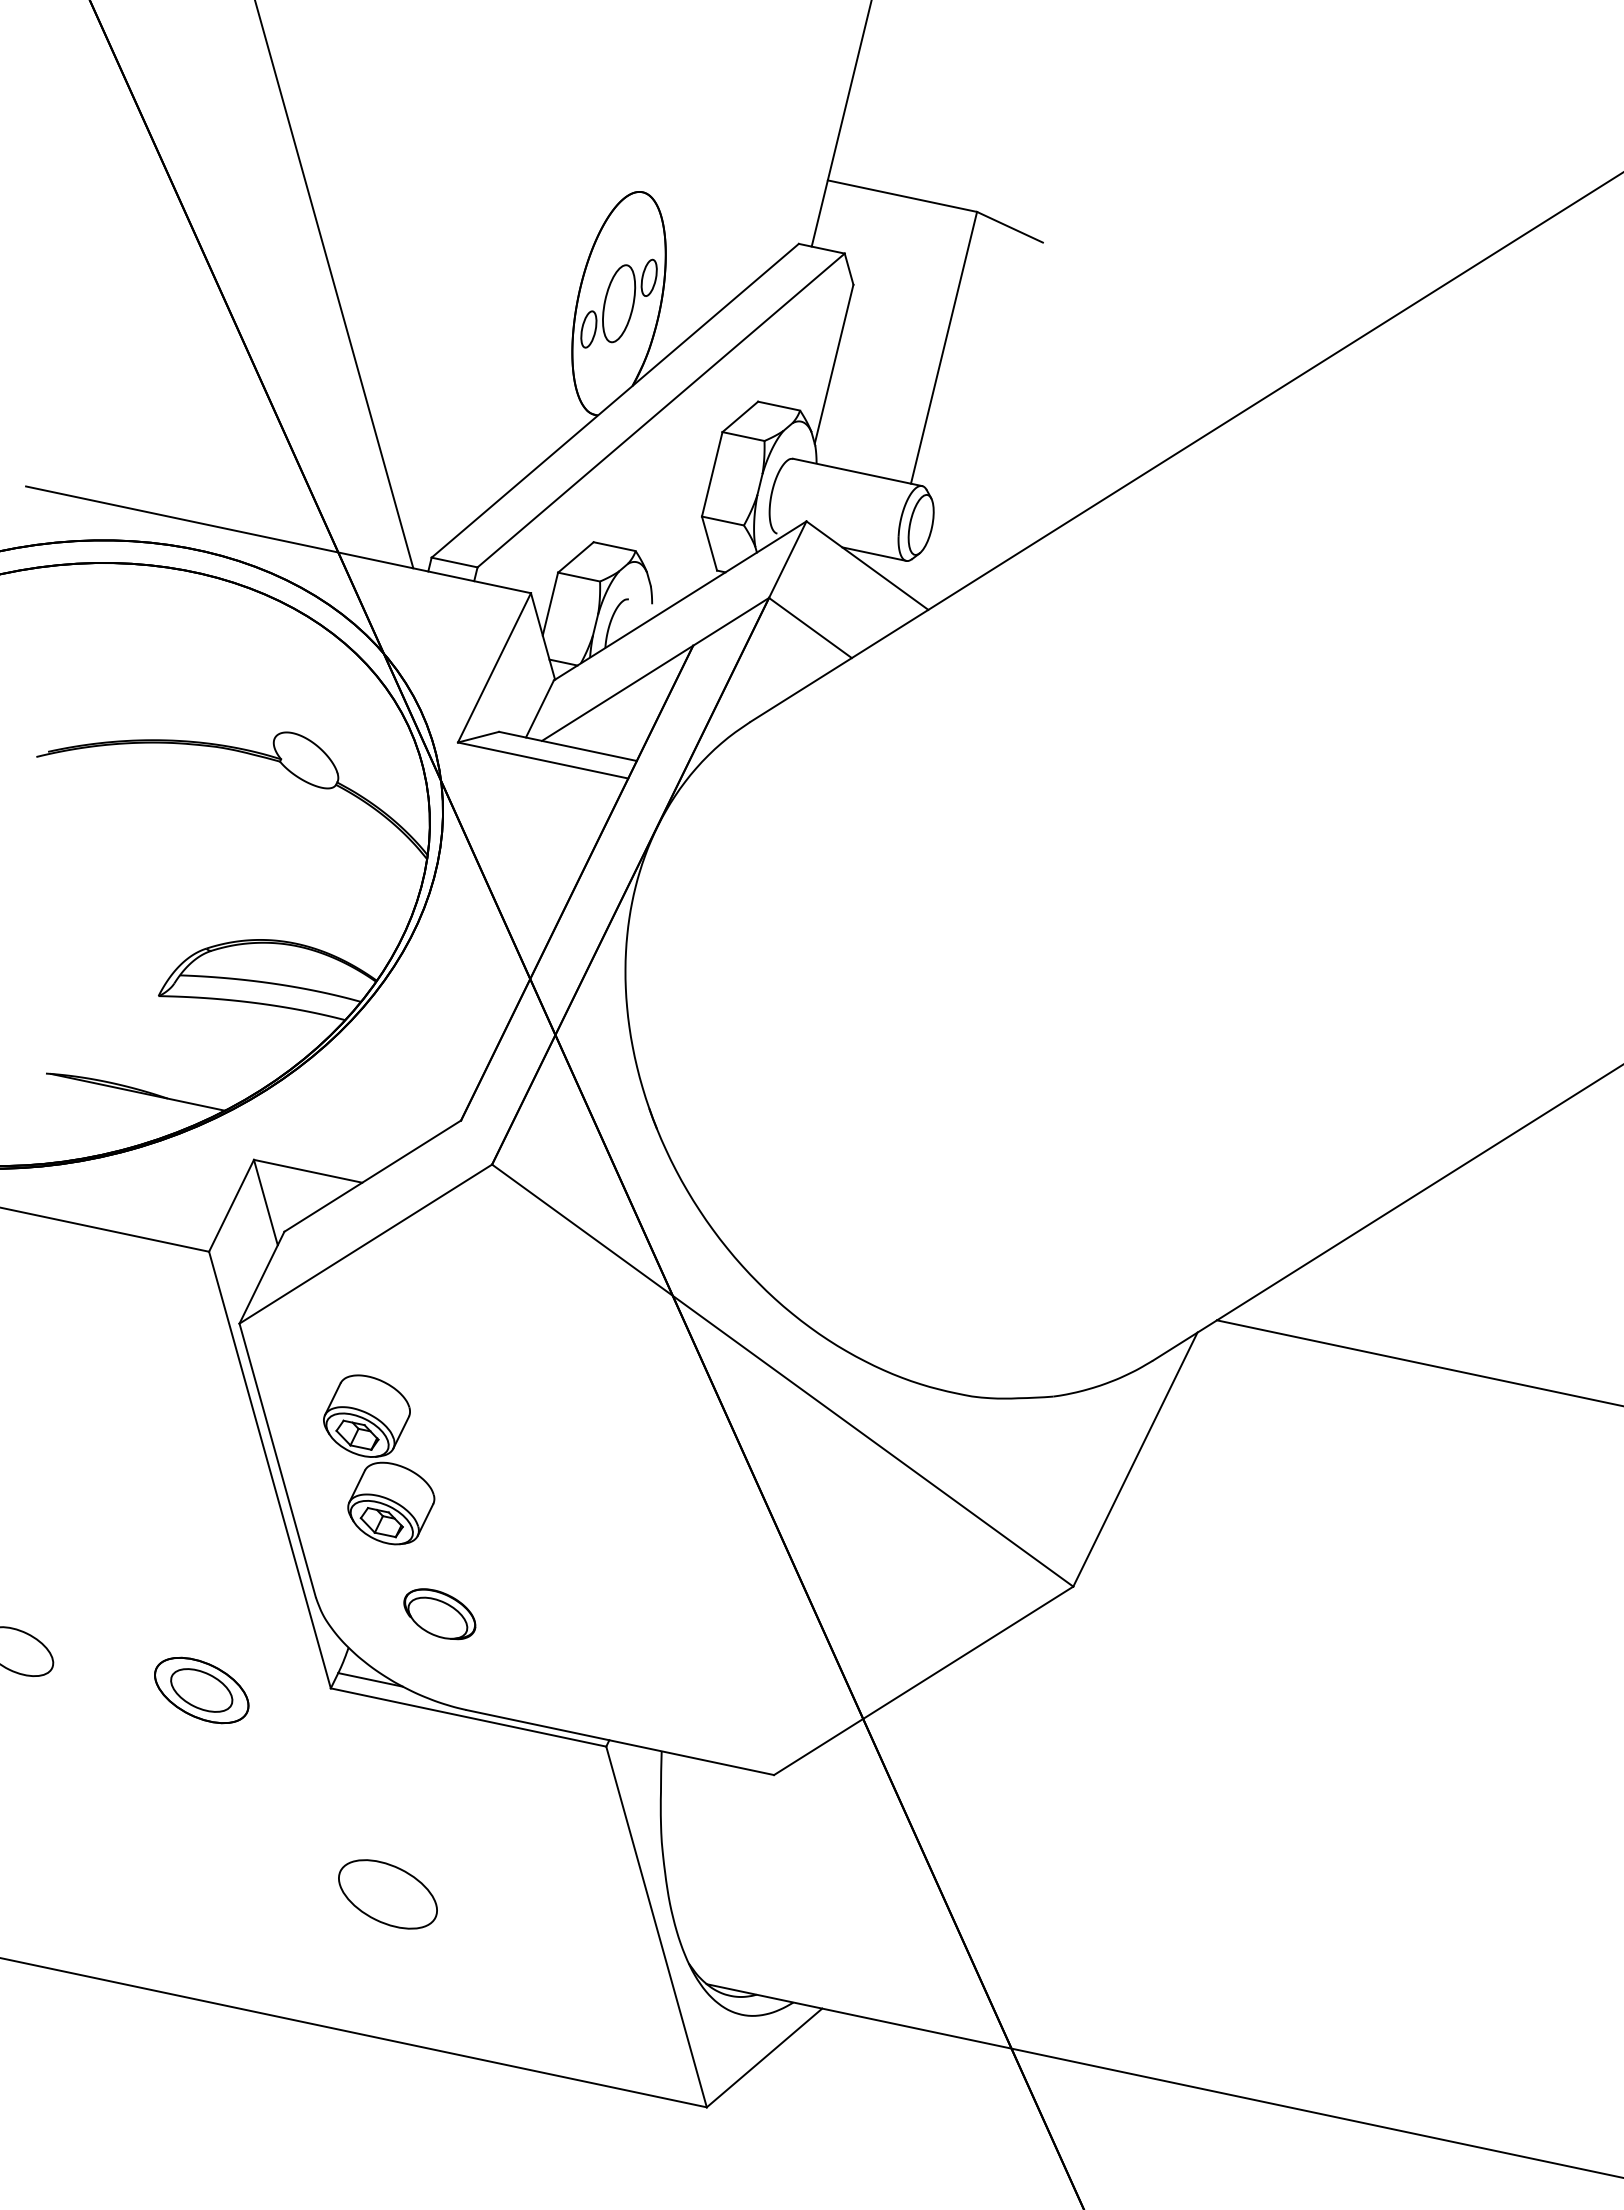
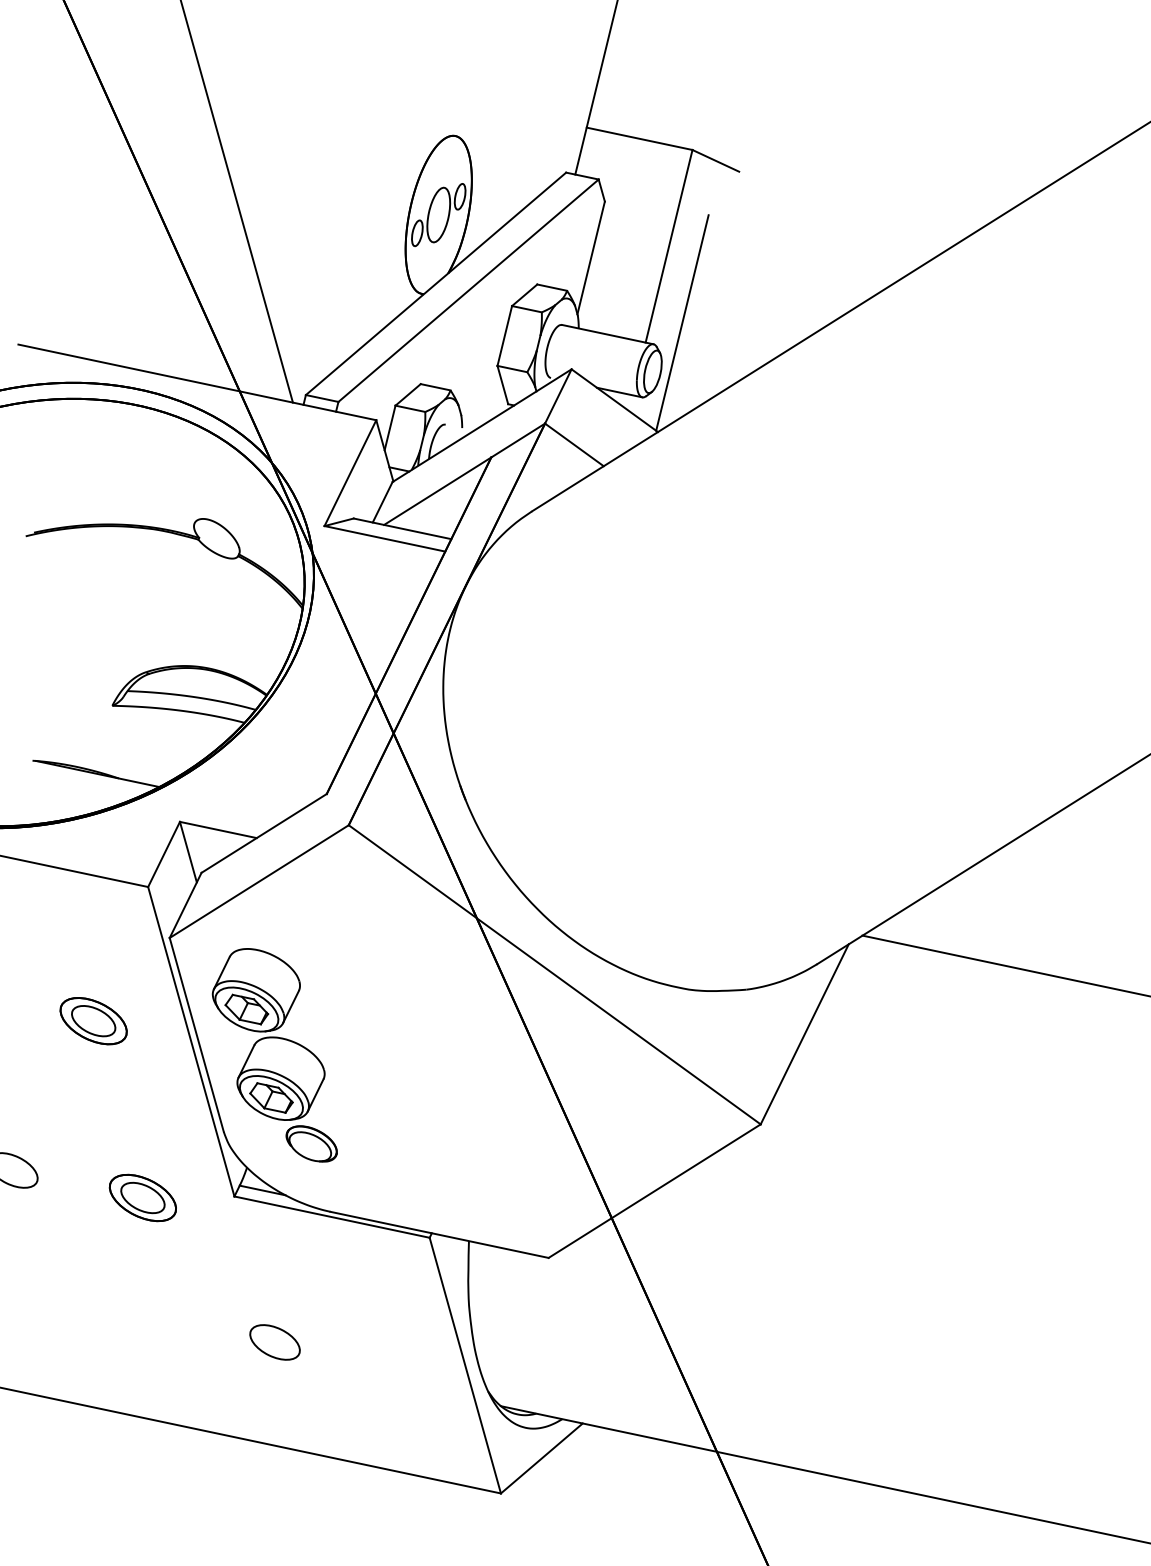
line: (962, 455) -> (682, 322), added
part: (131, 1440) -> (93, 1020), added
part: (378, 1459) -> (268, 1034), size x1.43
part: (388, 1893) -> (275, 1341), size x0.71

